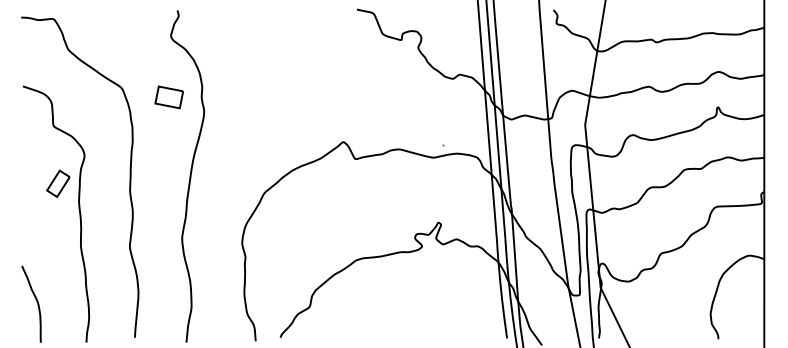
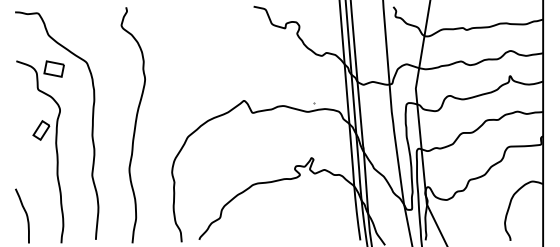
part: (168, 97) -> (53, 69), moved

